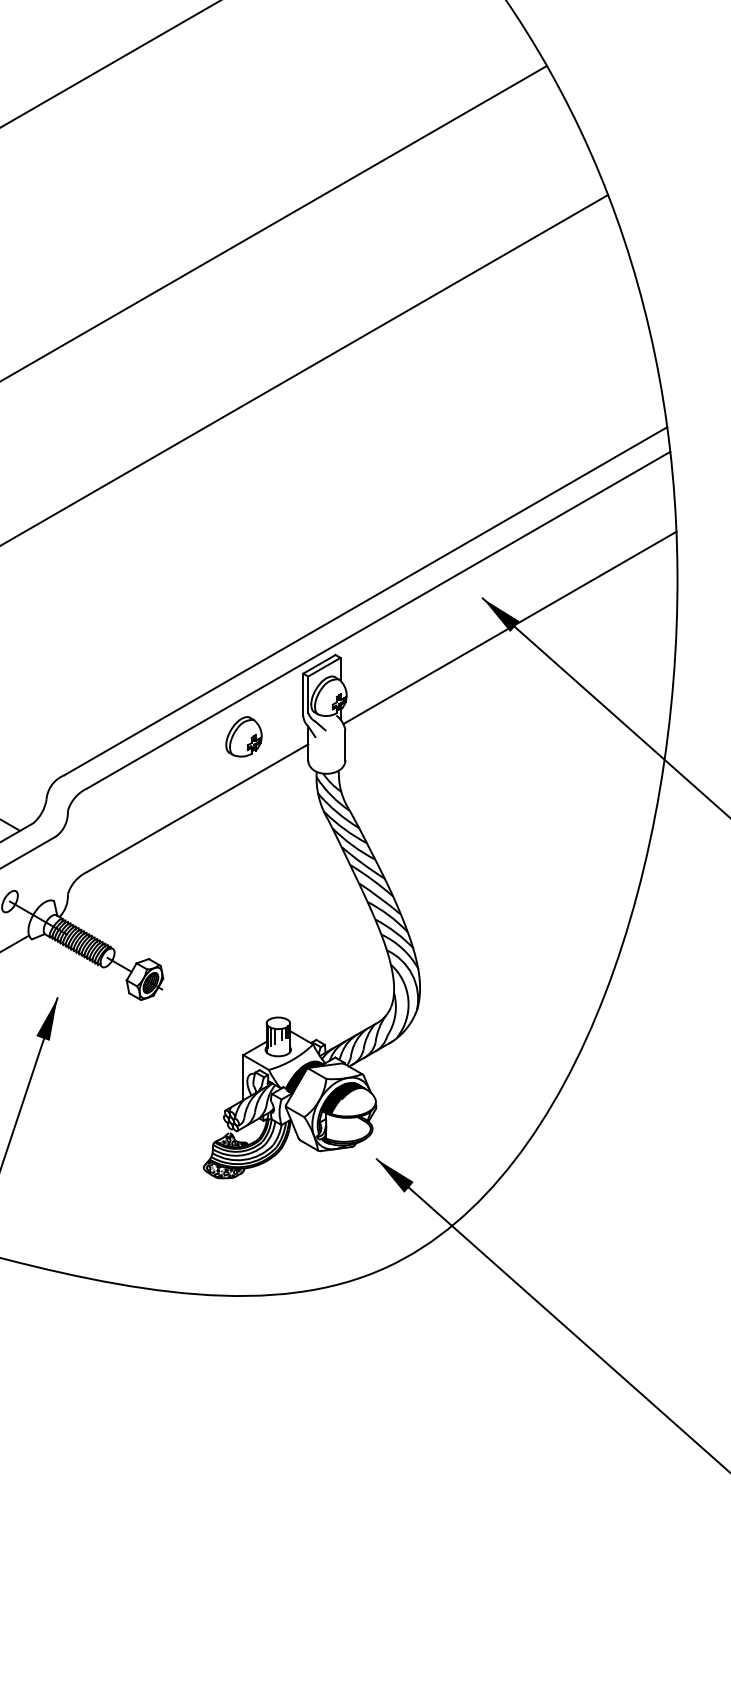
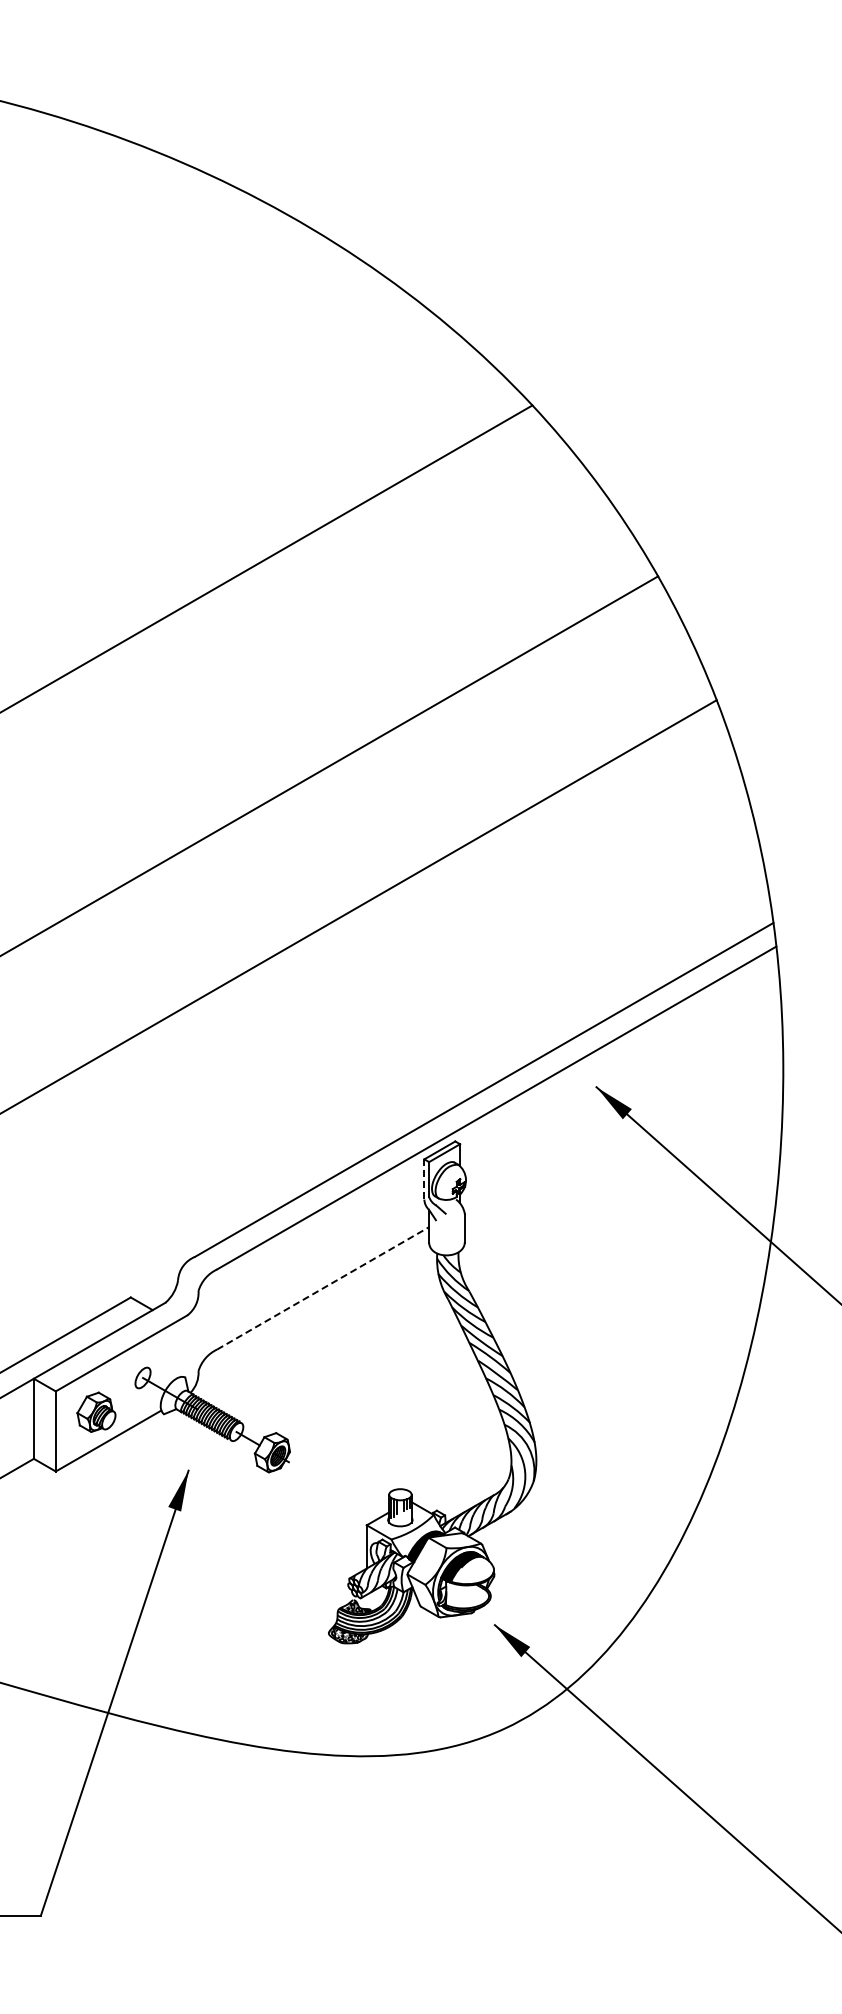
line: (509, 627) -> (622, 1115), removed
line: (303, 694) -> (424, 1179), solid -> dashed
part: (244, 736) -> (367, 1219), removed
line: (198, 808) -> (323, 1288), solid -> dashed

